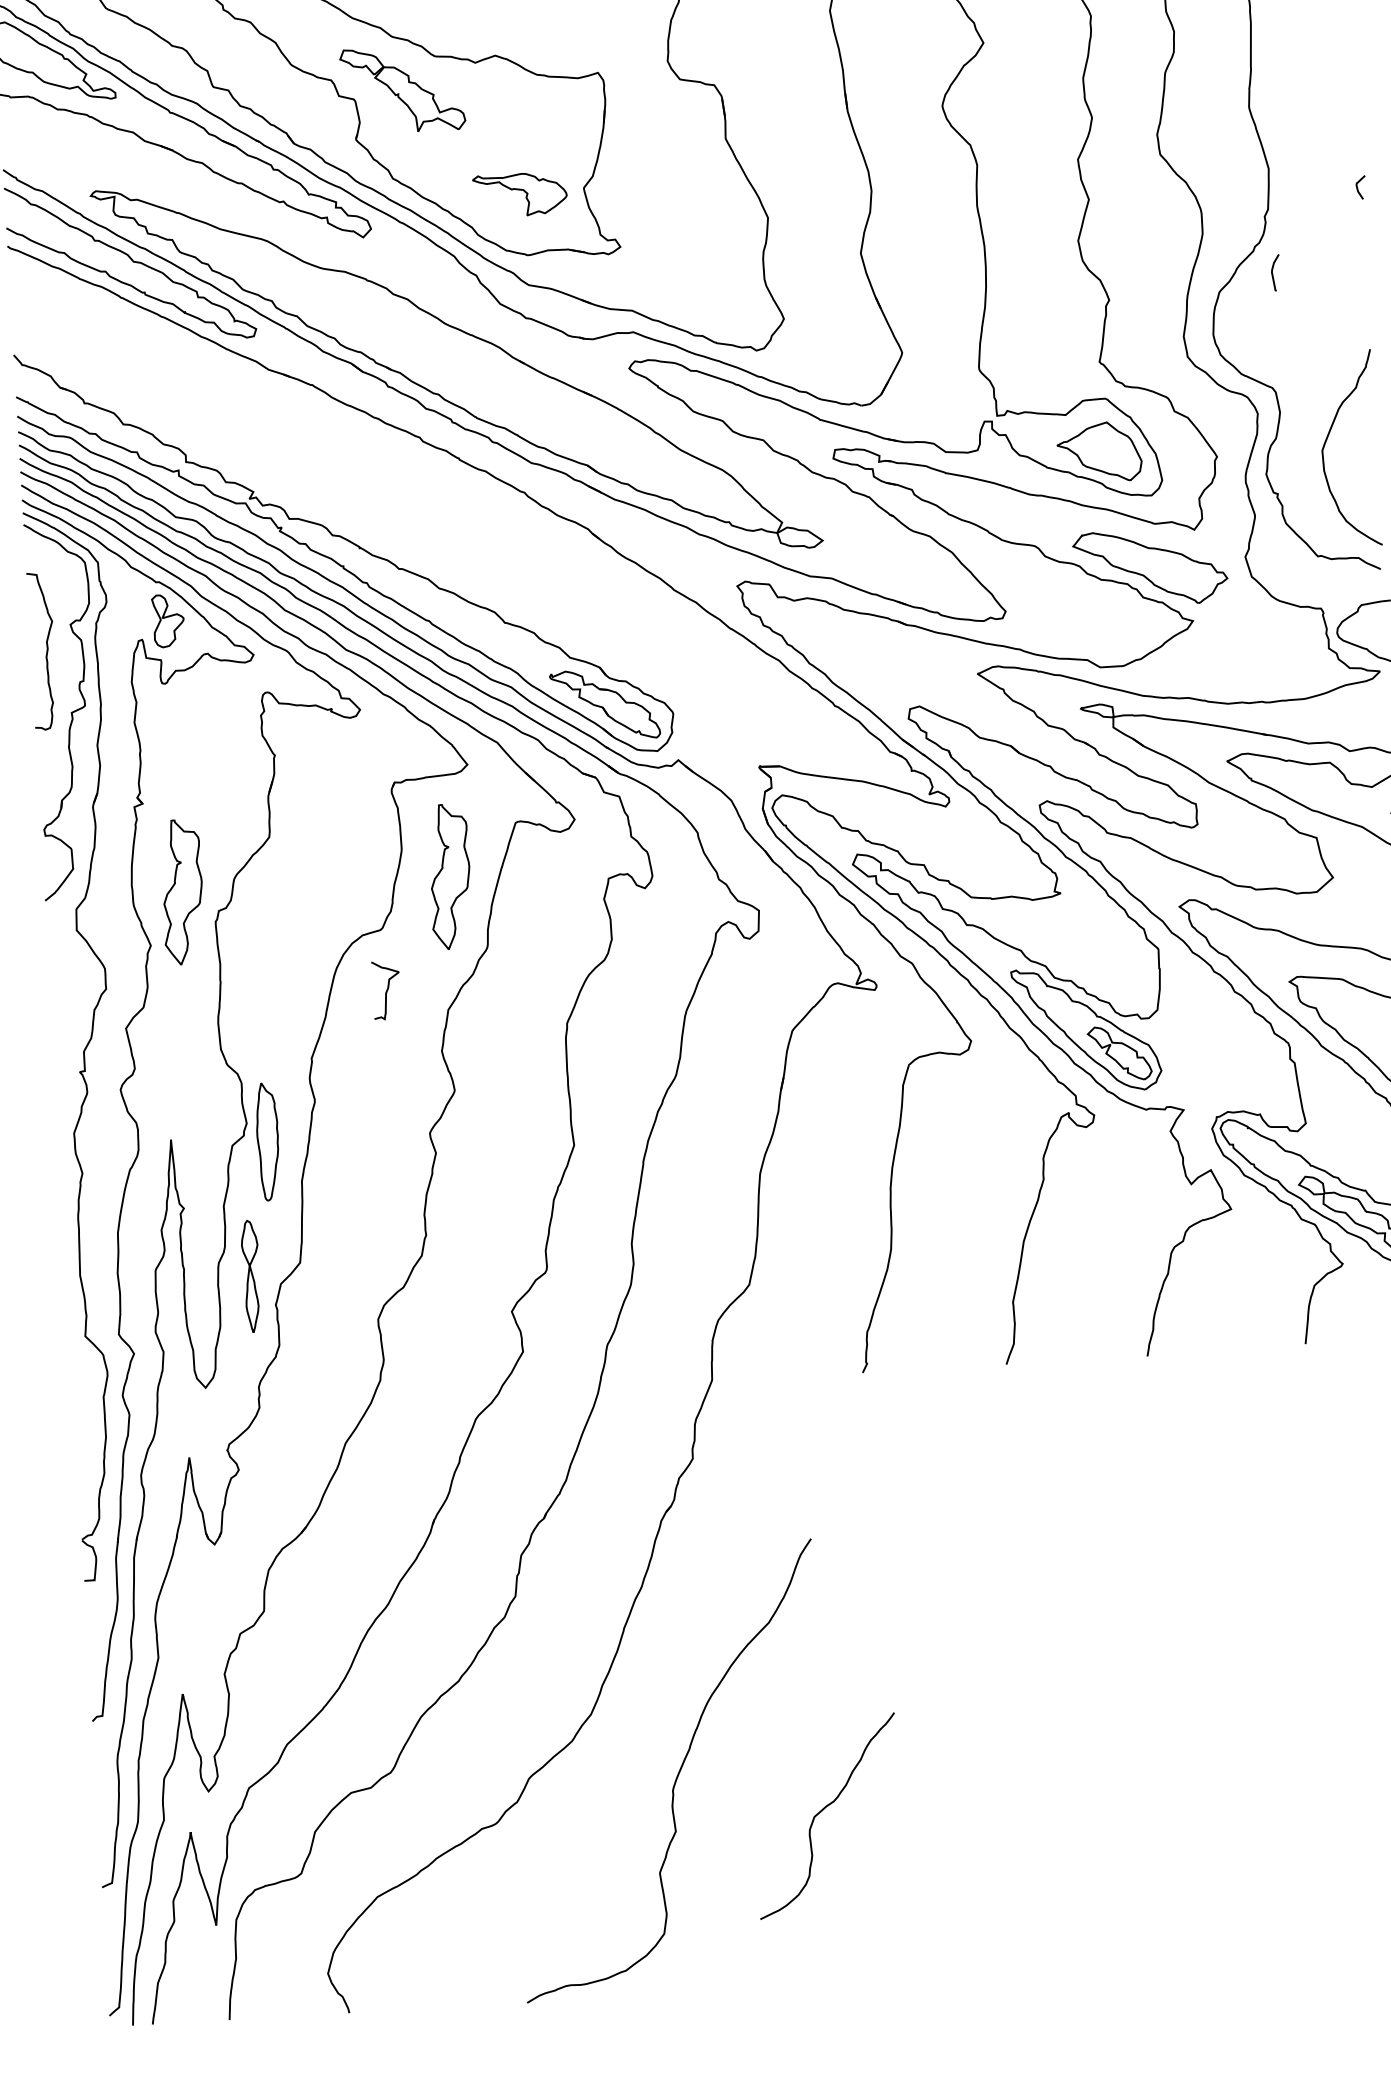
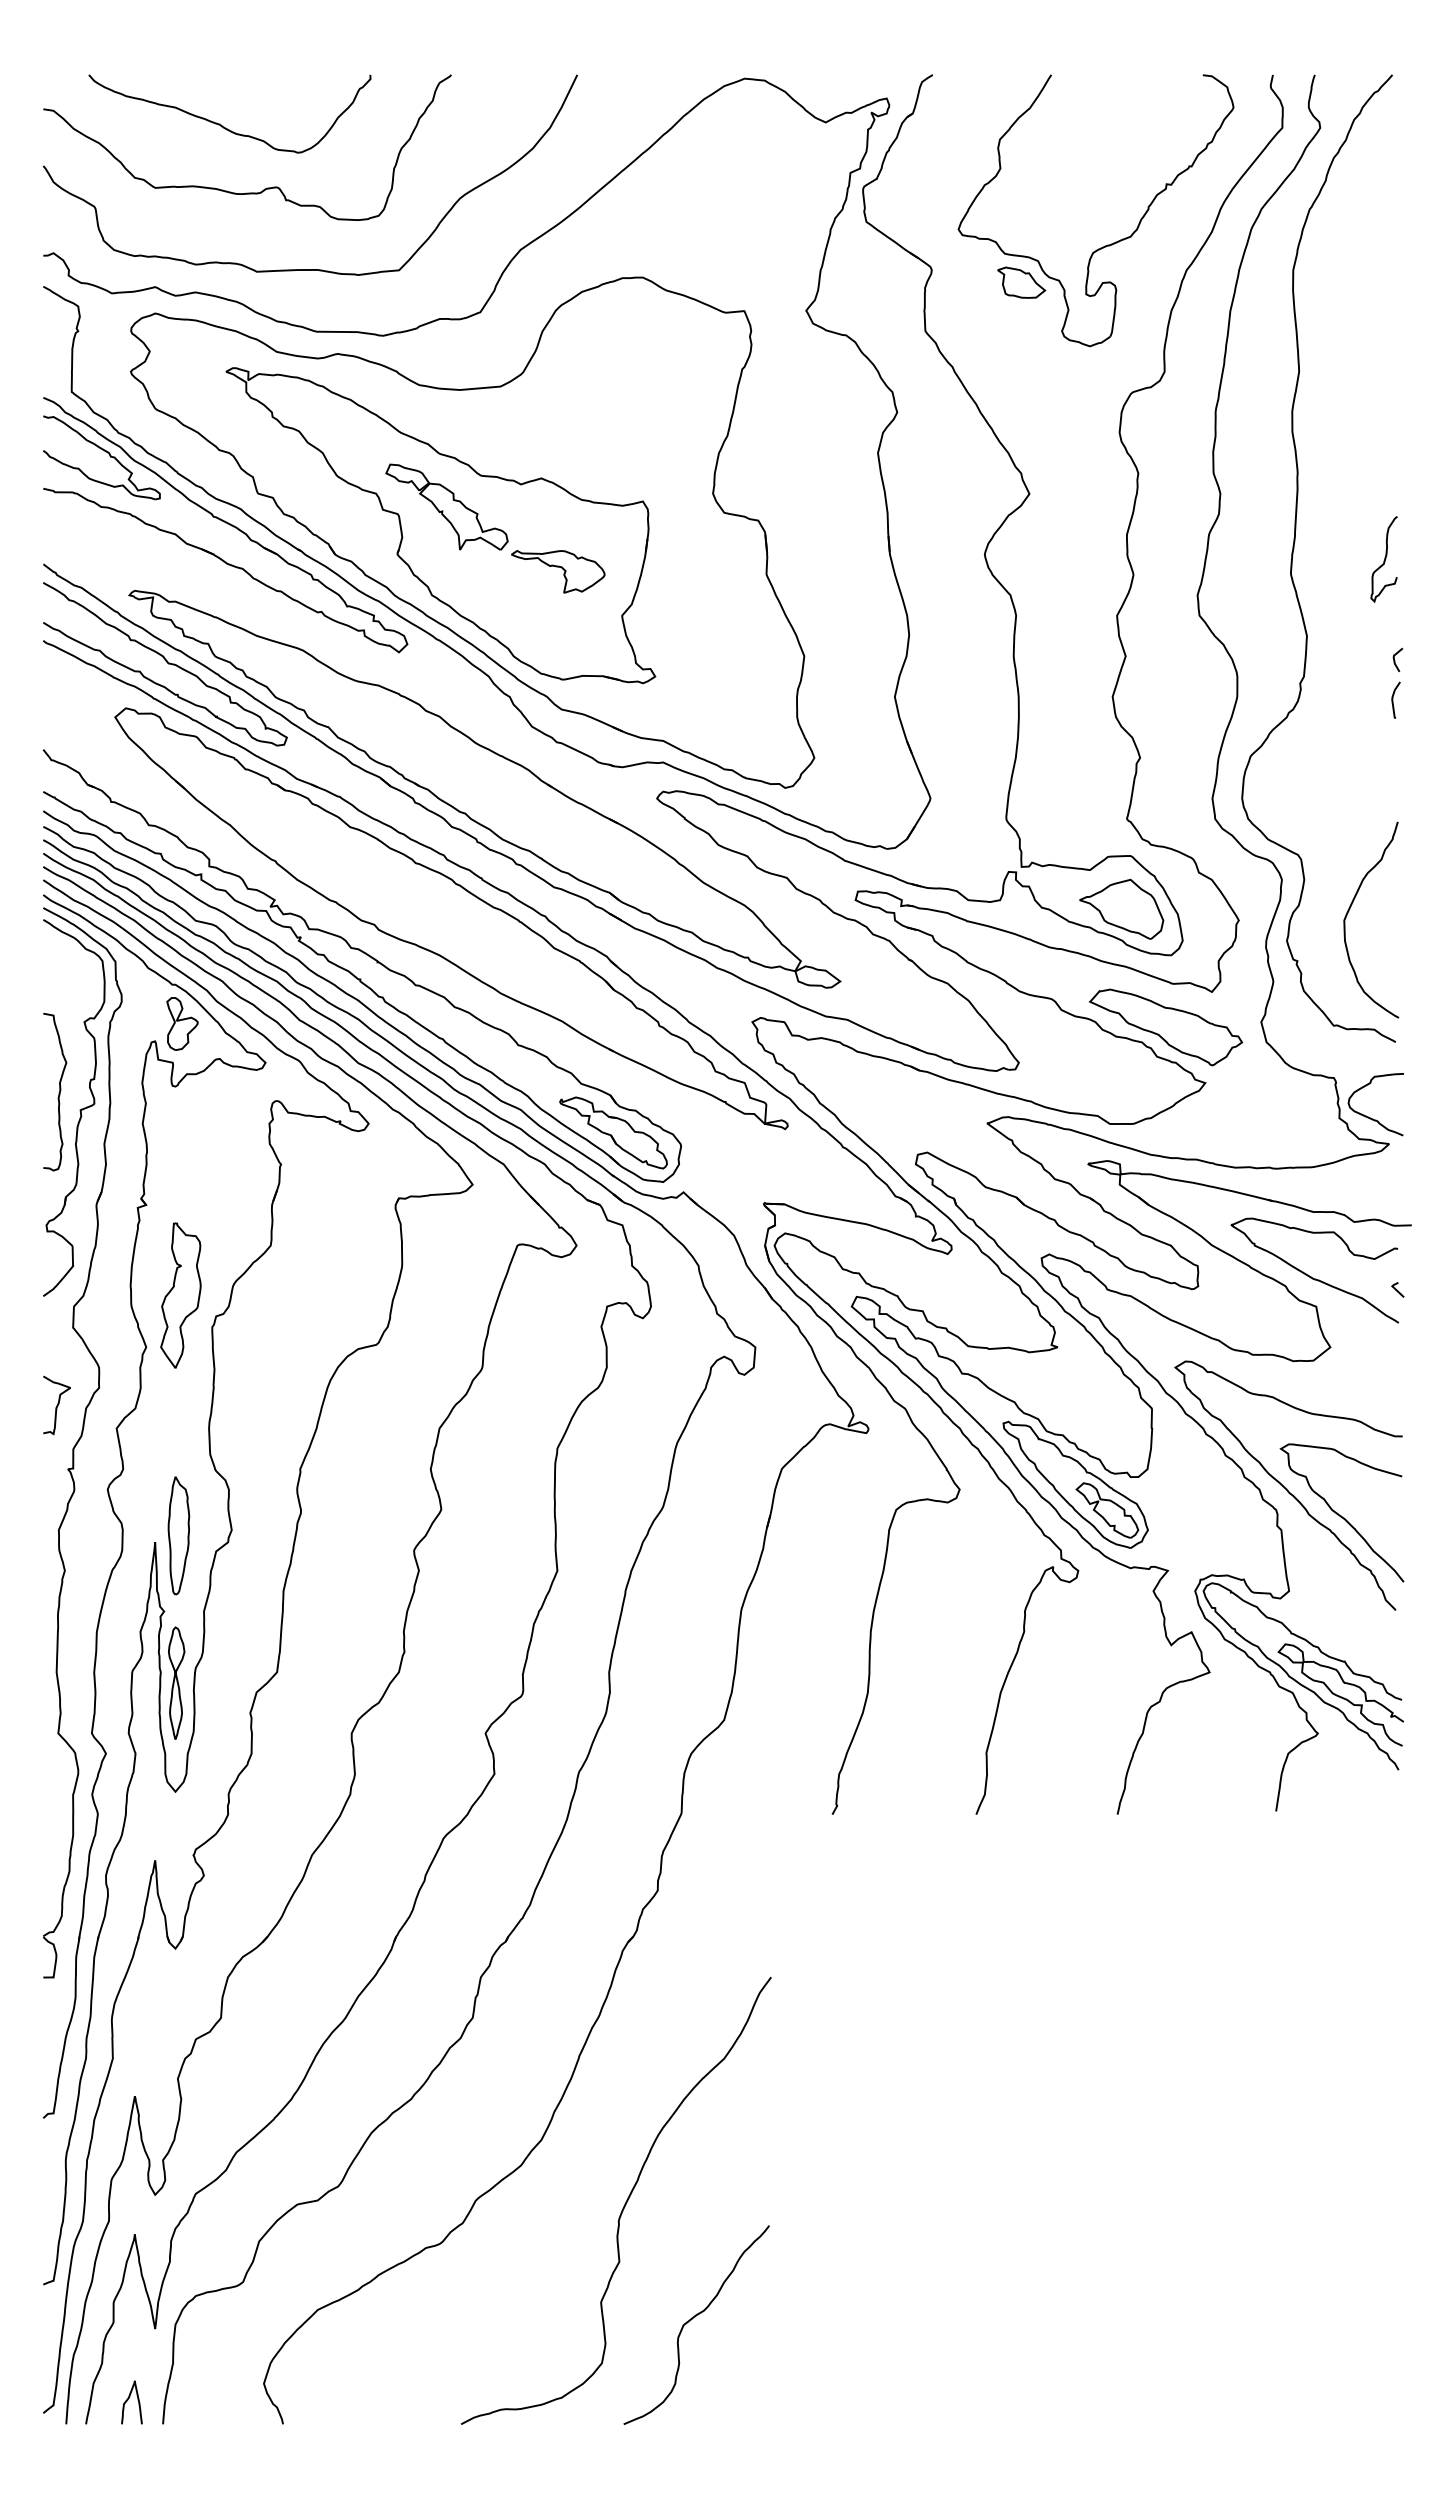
curve: (1341, 88) -> (1384, 559), added
part: (520, 194) -> (558, 571), moved
curve: (1273, 272) -> (1393, 699), moved
part: (430, 500) -> (451, 918), added
curve: (46, 652) -> (58, 1093), moved
part: (449, 876) -> (448, 1295), removed
curve: (386, 990) -> (56, 1405), moved
part: (267, 1141) -> (178, 1535), moved
part: (251, 1275) -> (176, 1682), moved
curve: (823, 1810) -> (692, 2319), moved
curve: (192, 1999) -> (127, 2401), added

